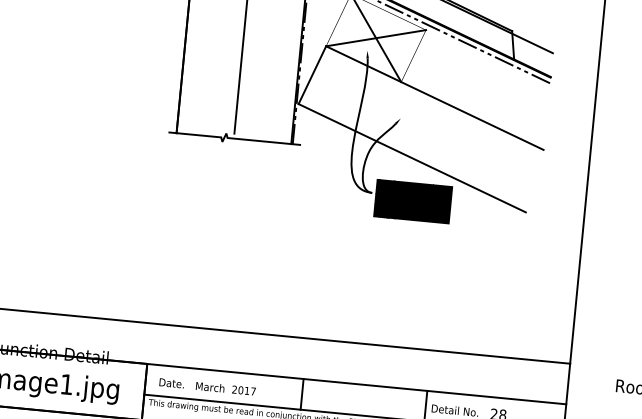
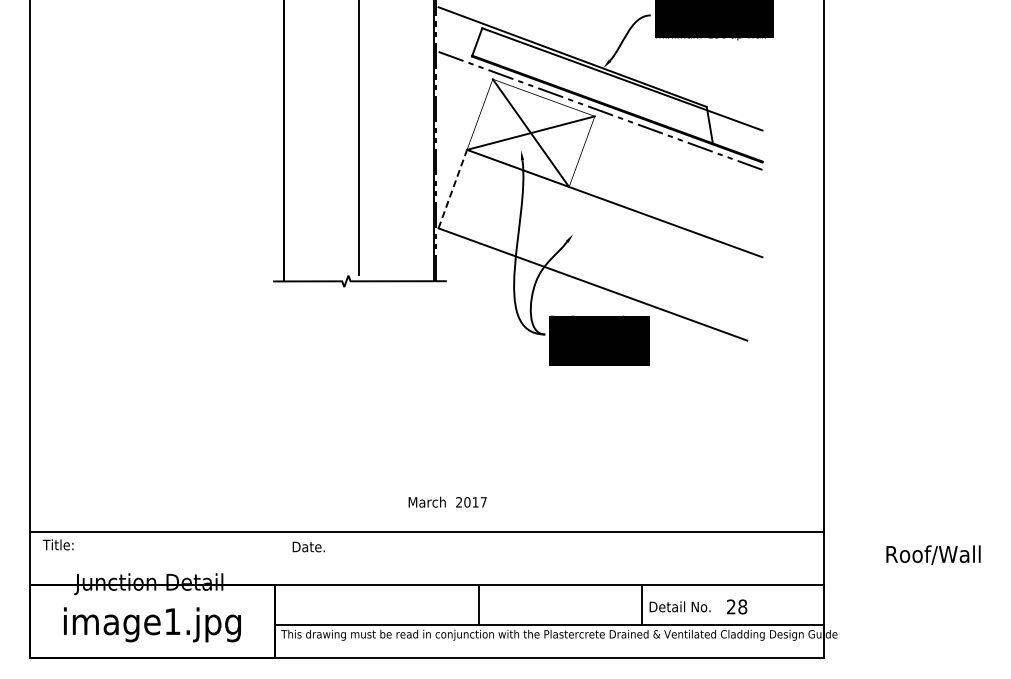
line: (312, 75) -> (452, 189), solid -> dashed
text: (171, 382) -> (308, 546), moved
text: (225, 388) -> (447, 501), moved

